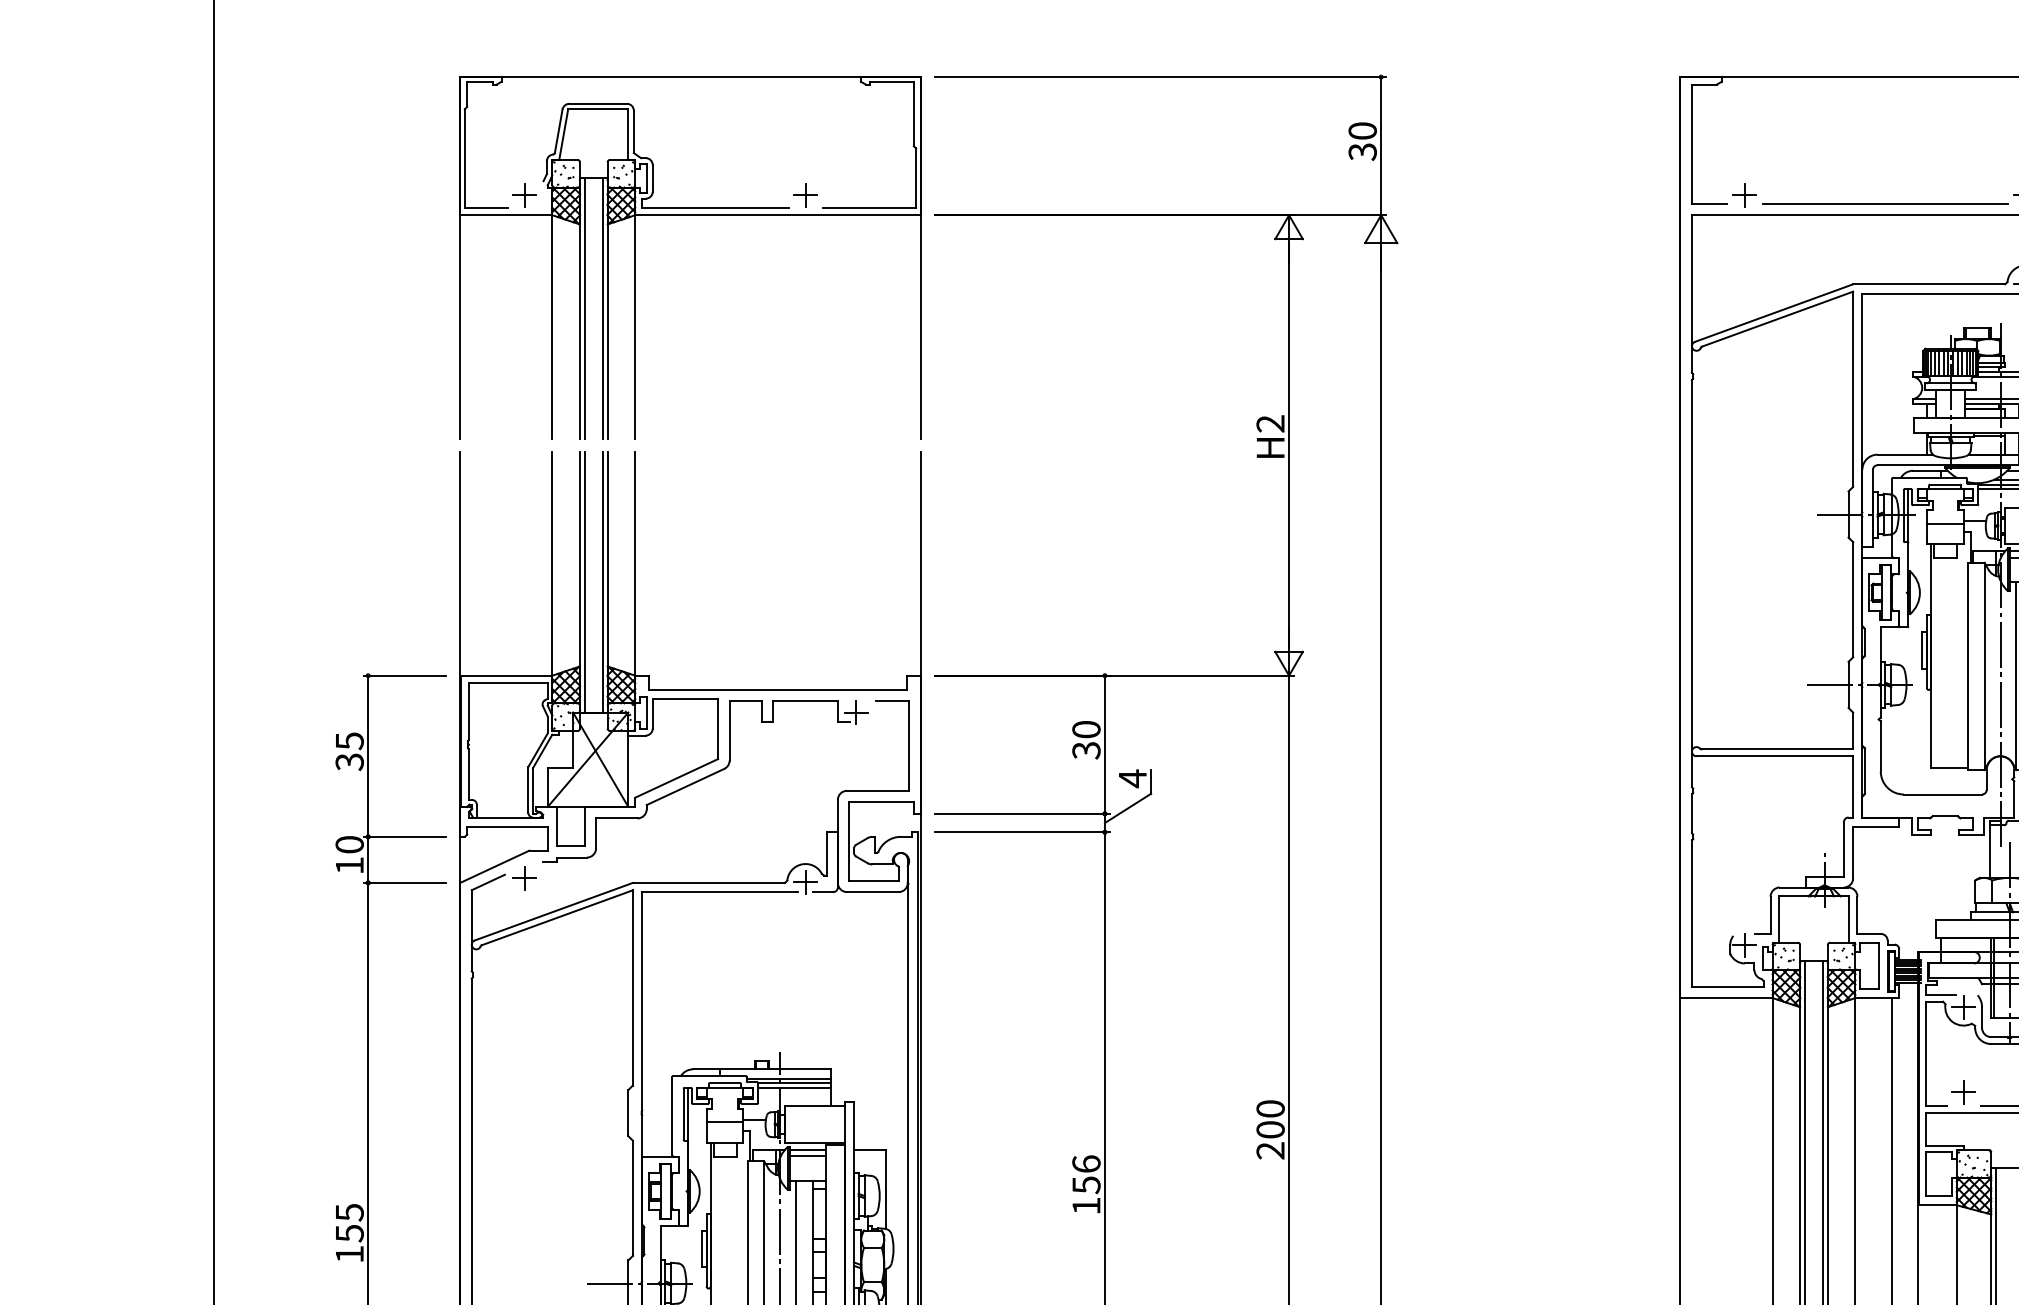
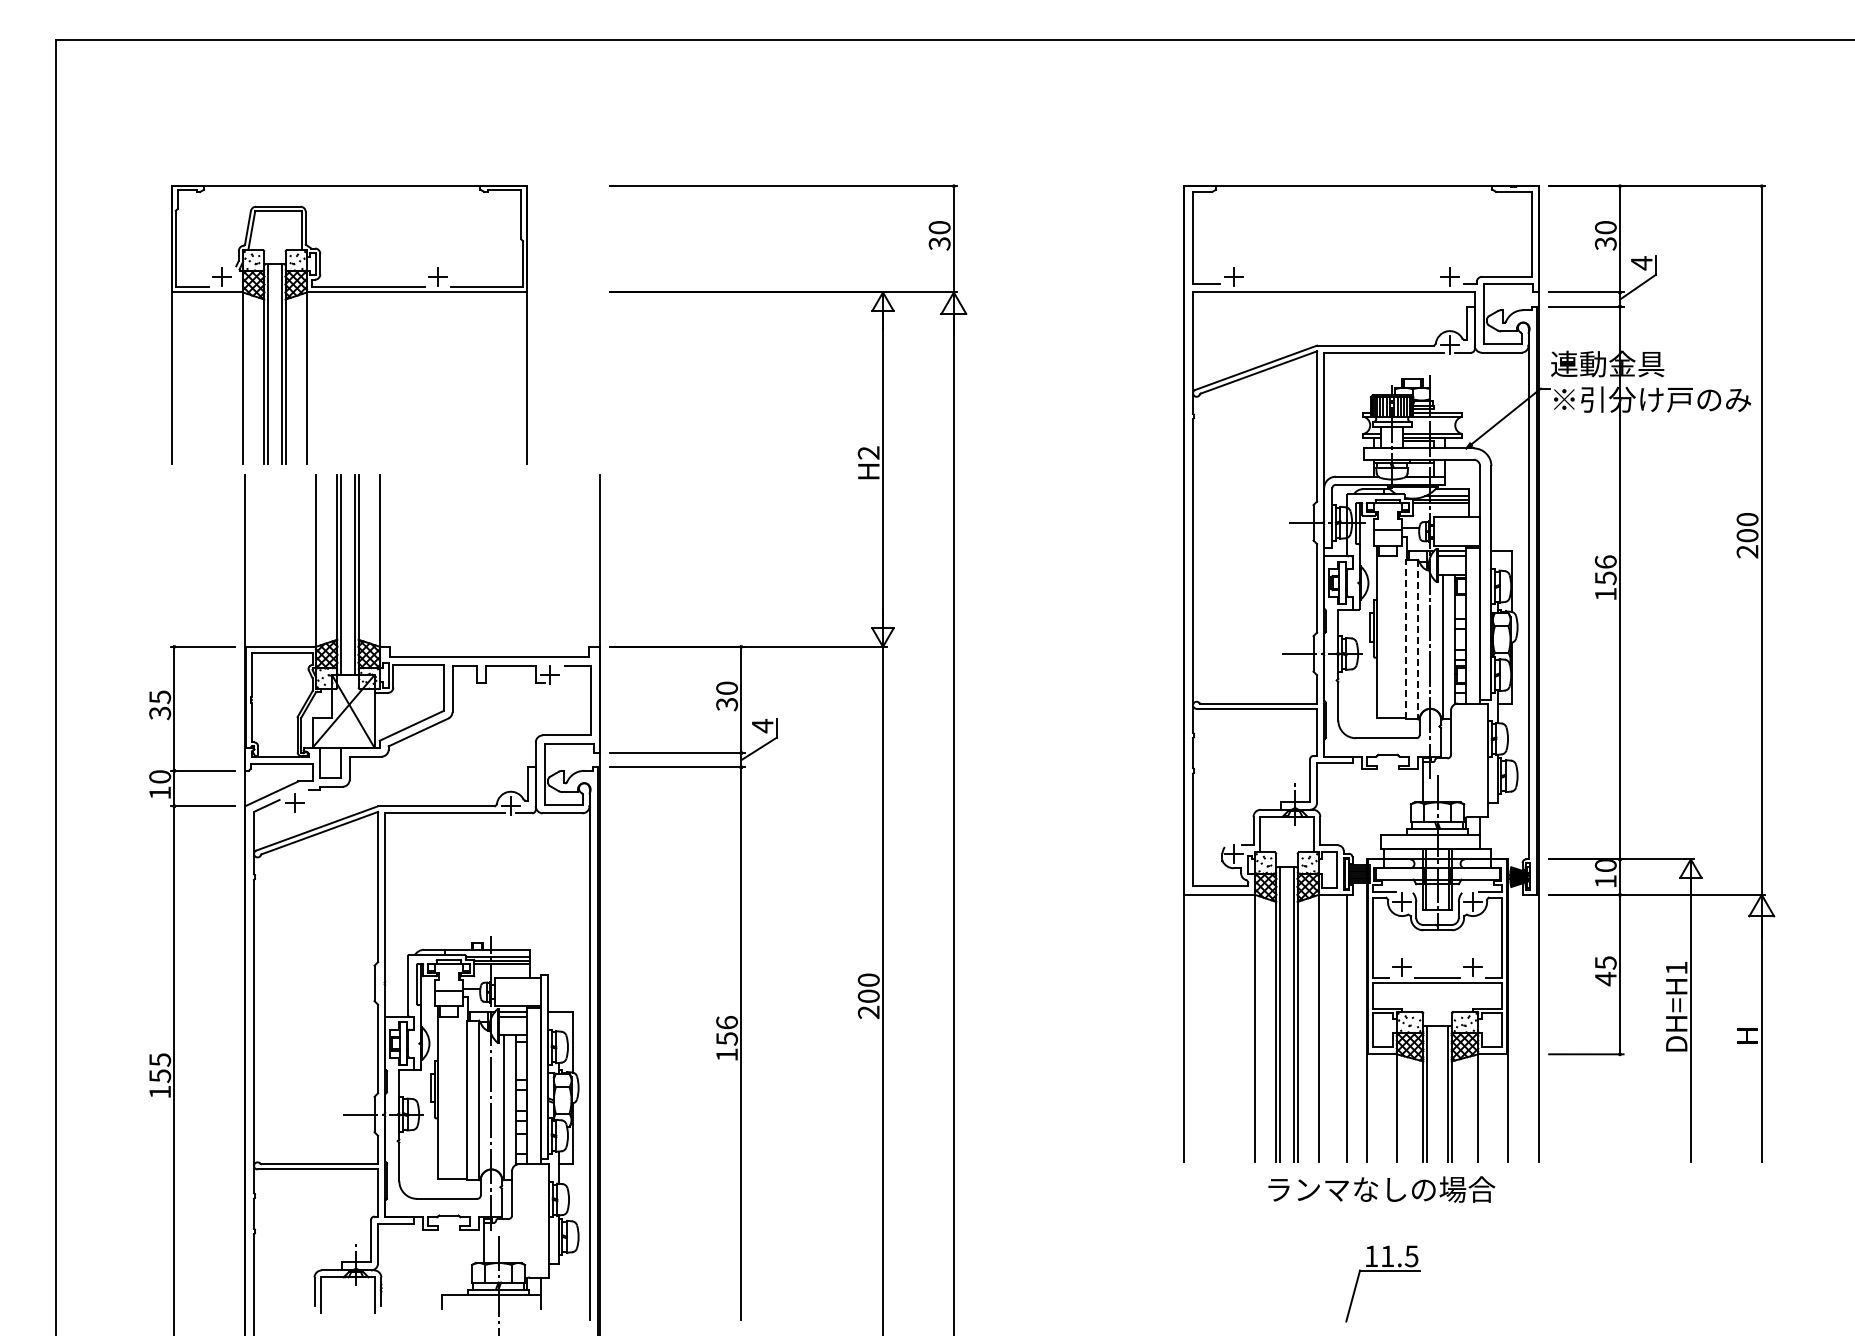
line: (1884, 203) -> (1341, 283), removed
part: (690, 215) -> (349, 292), moved
line: (1968, 666) -> (1405, 639), solid -> dashed
line: (1984, 666) -> (1418, 639), solid -> dashed

